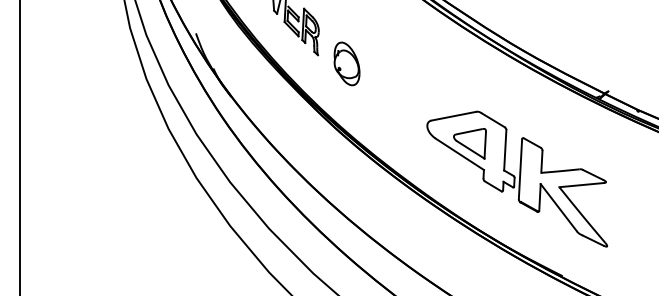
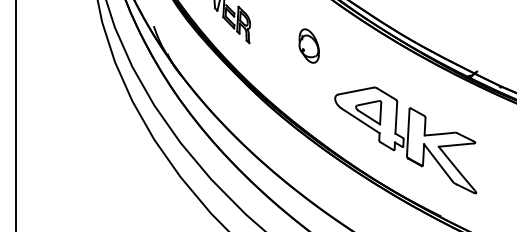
part: (346, 63) -> (308, 45), moved

